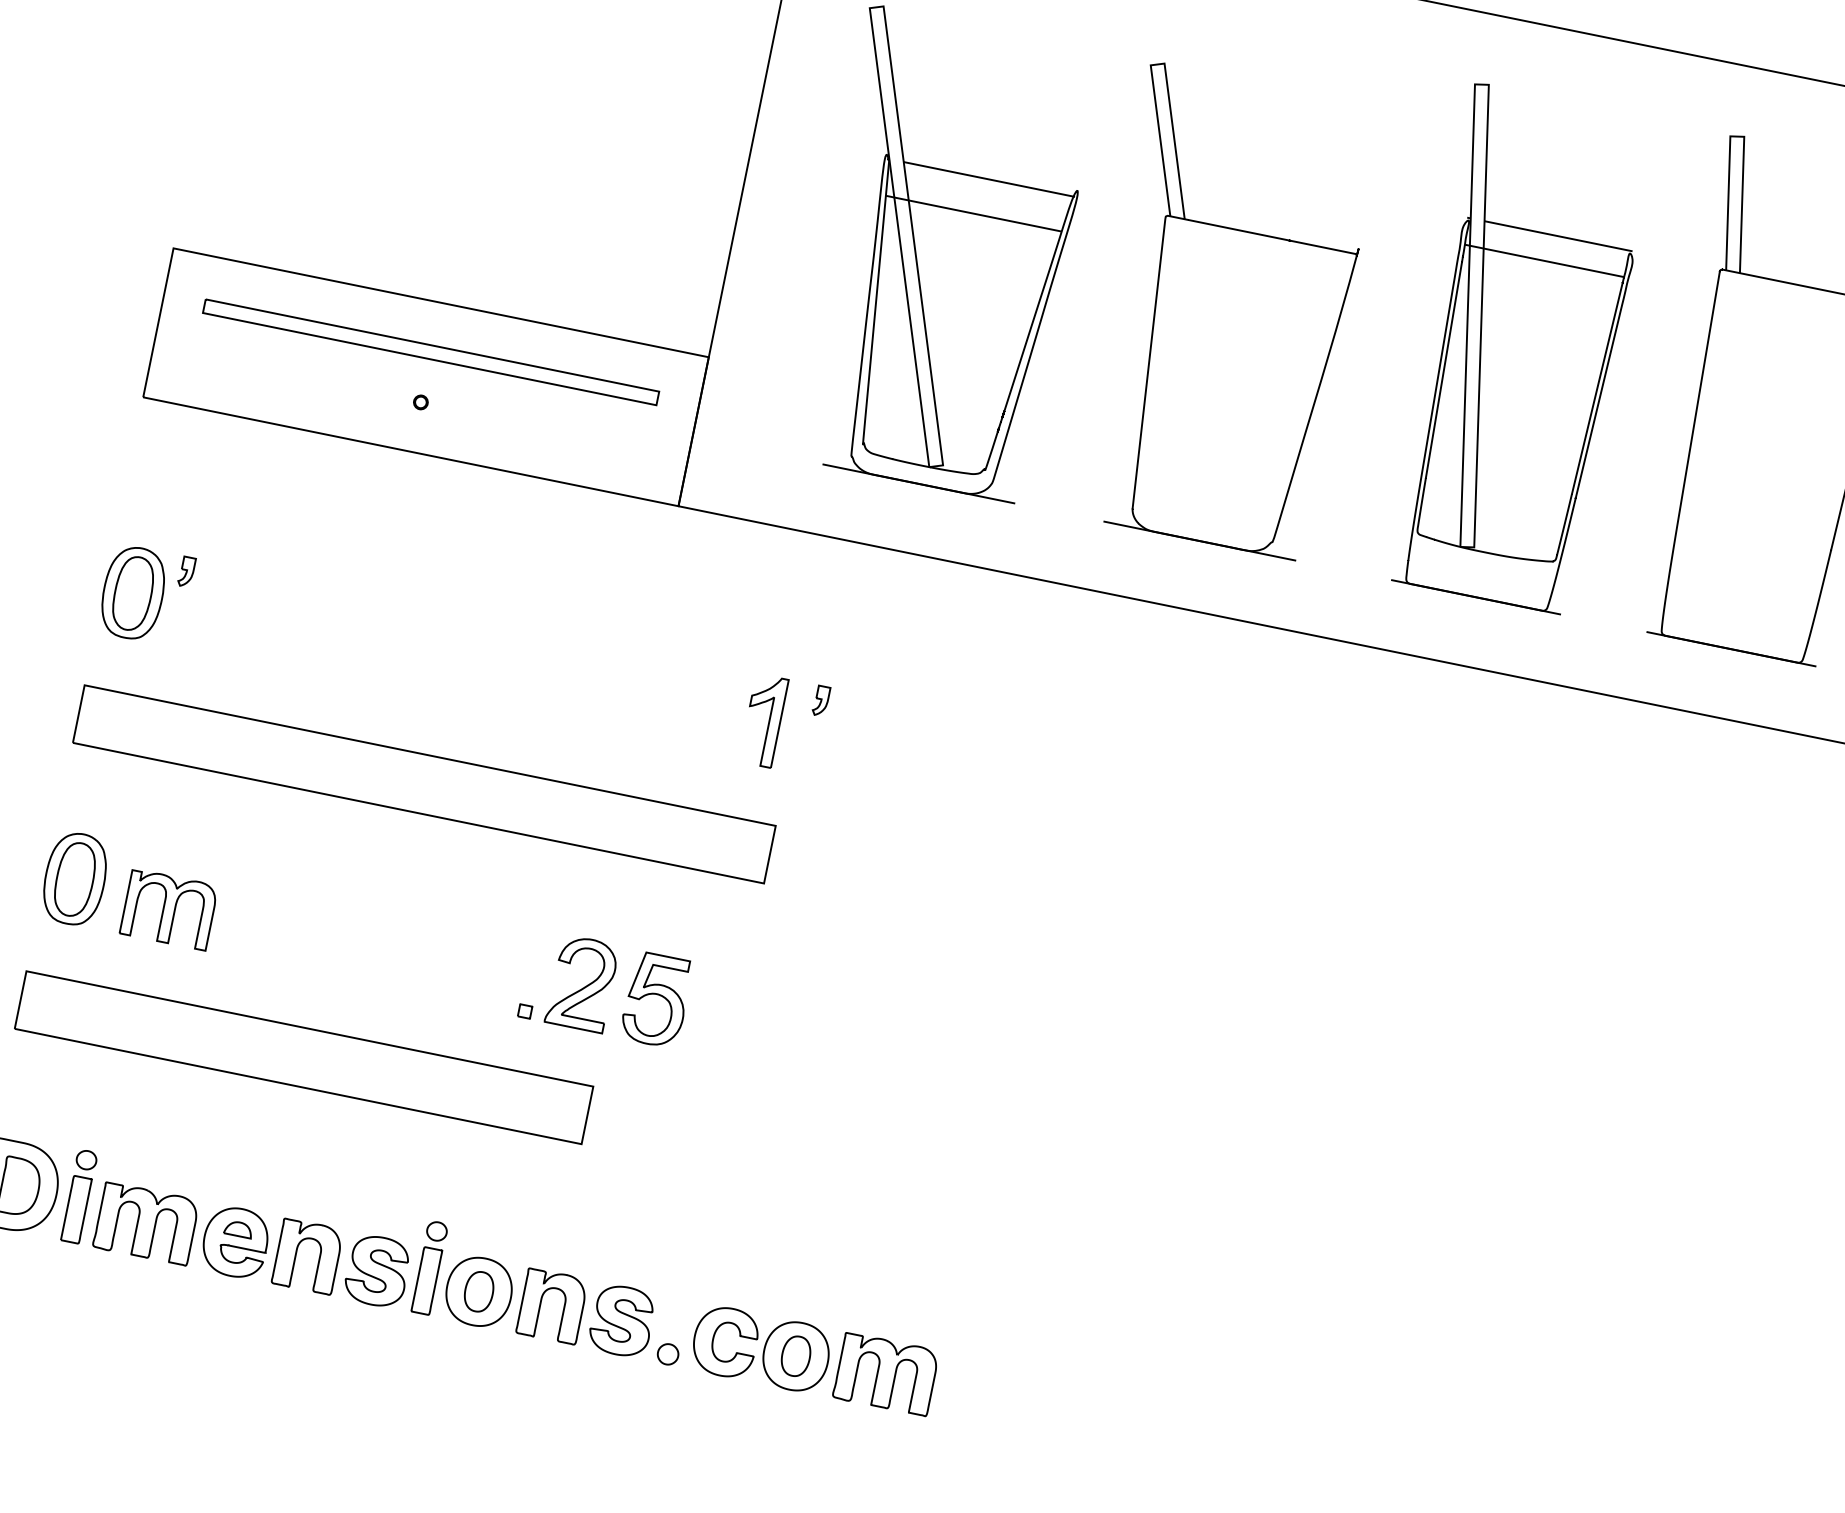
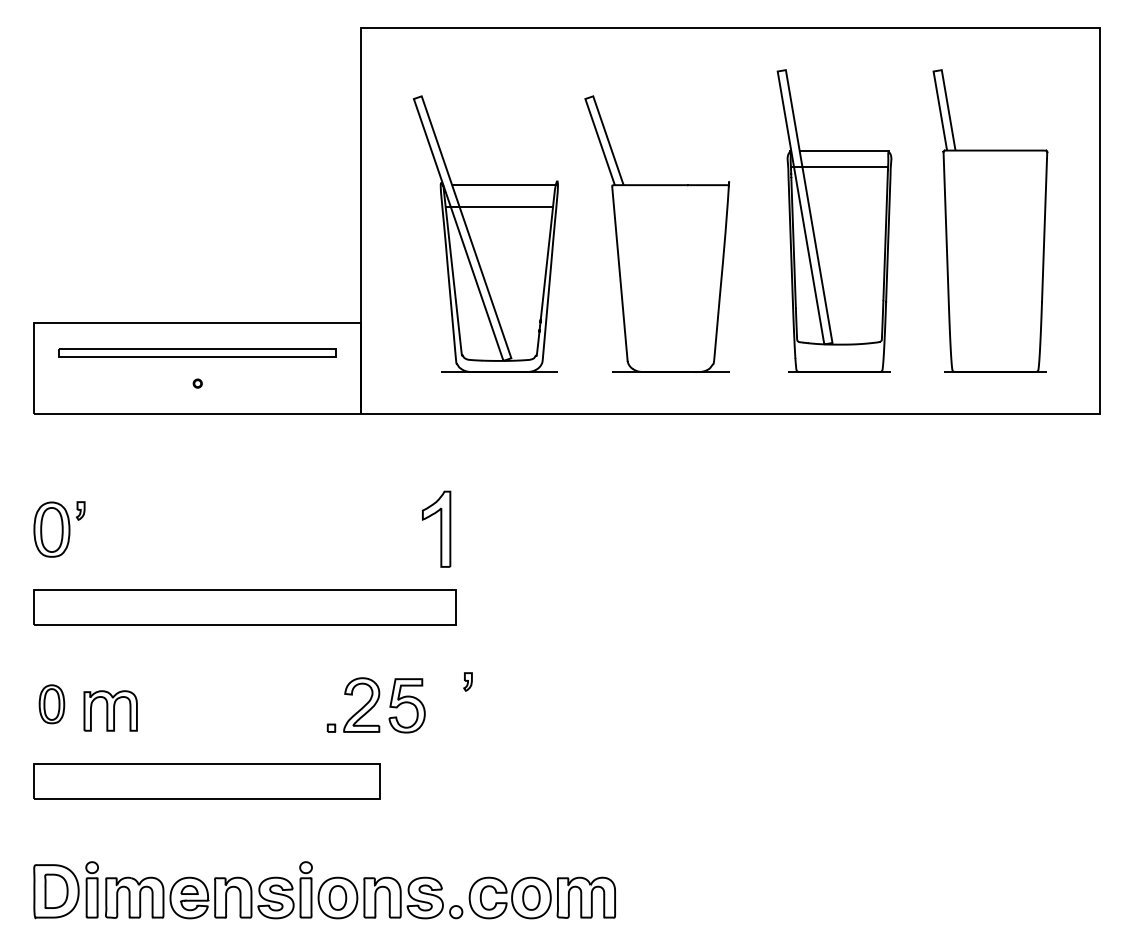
part: (820, 700) -> (467, 681), moved
part: (763, 720) -> (436, 529), size x1.4
part: (74, 879) -> (51, 704), size x0.7

